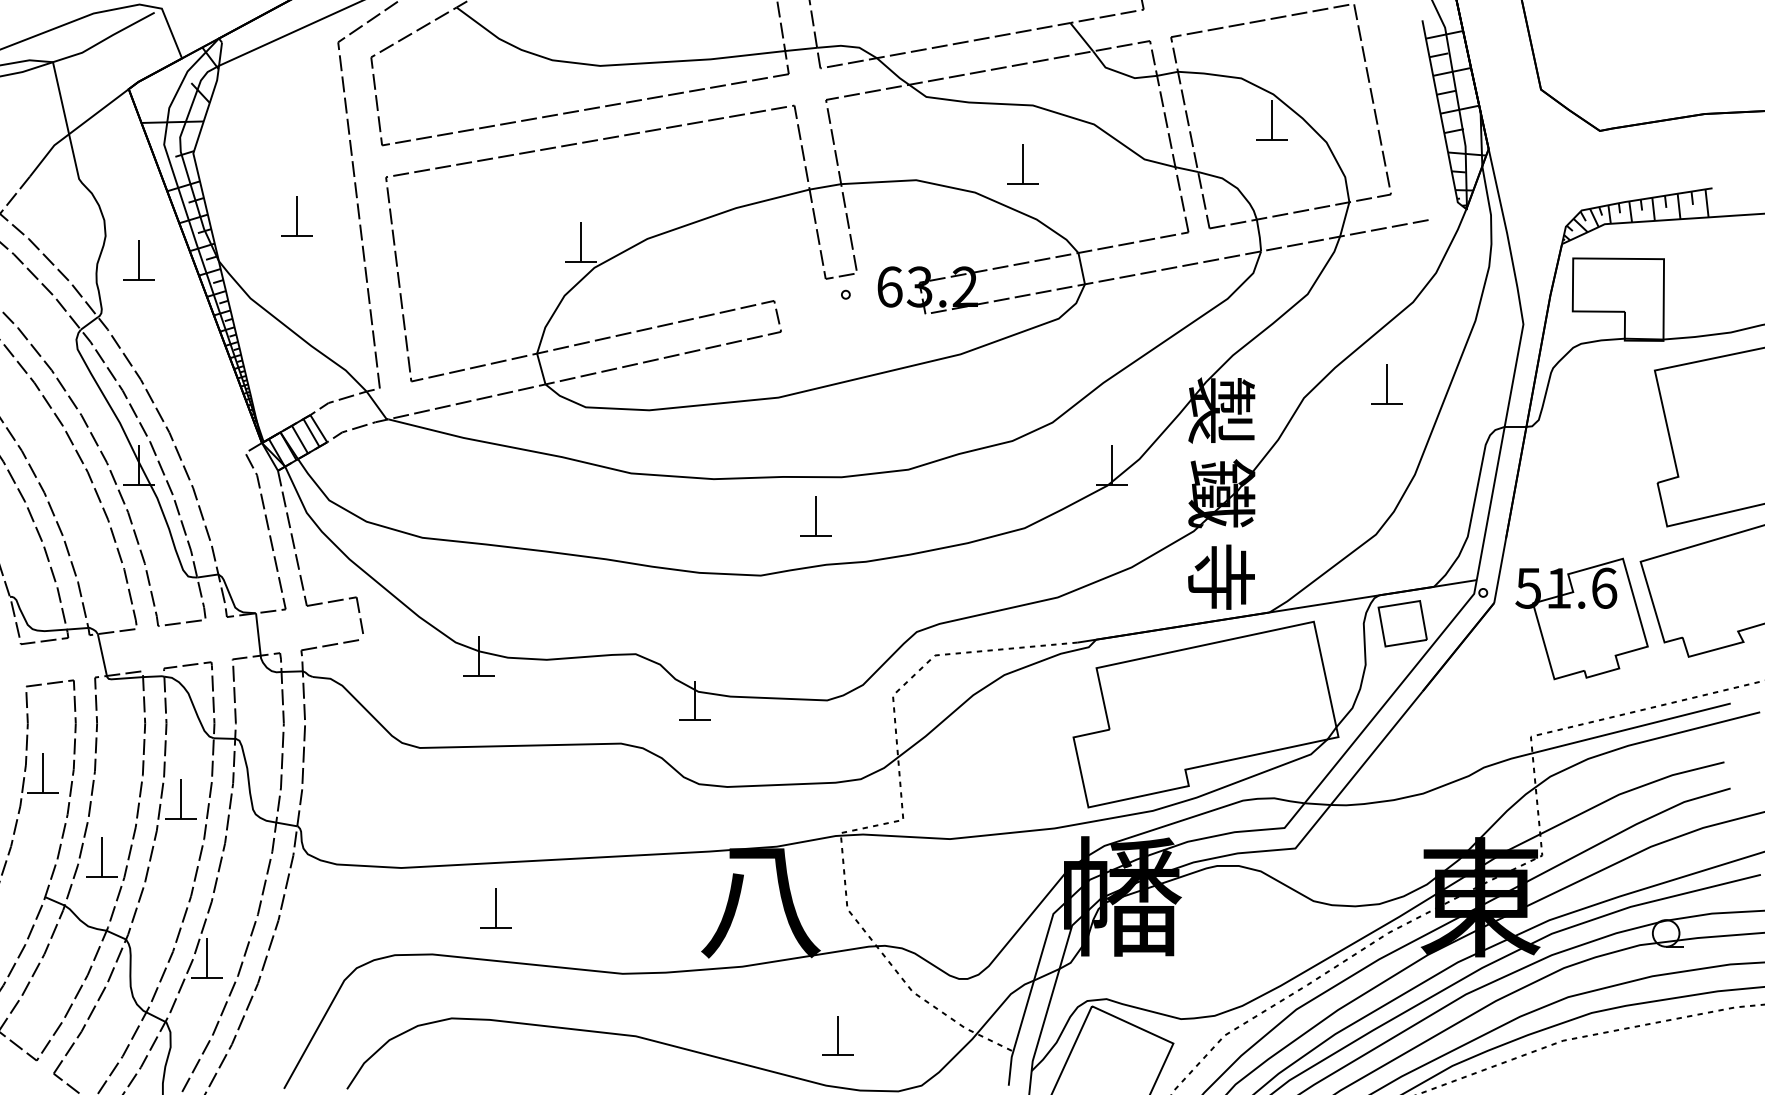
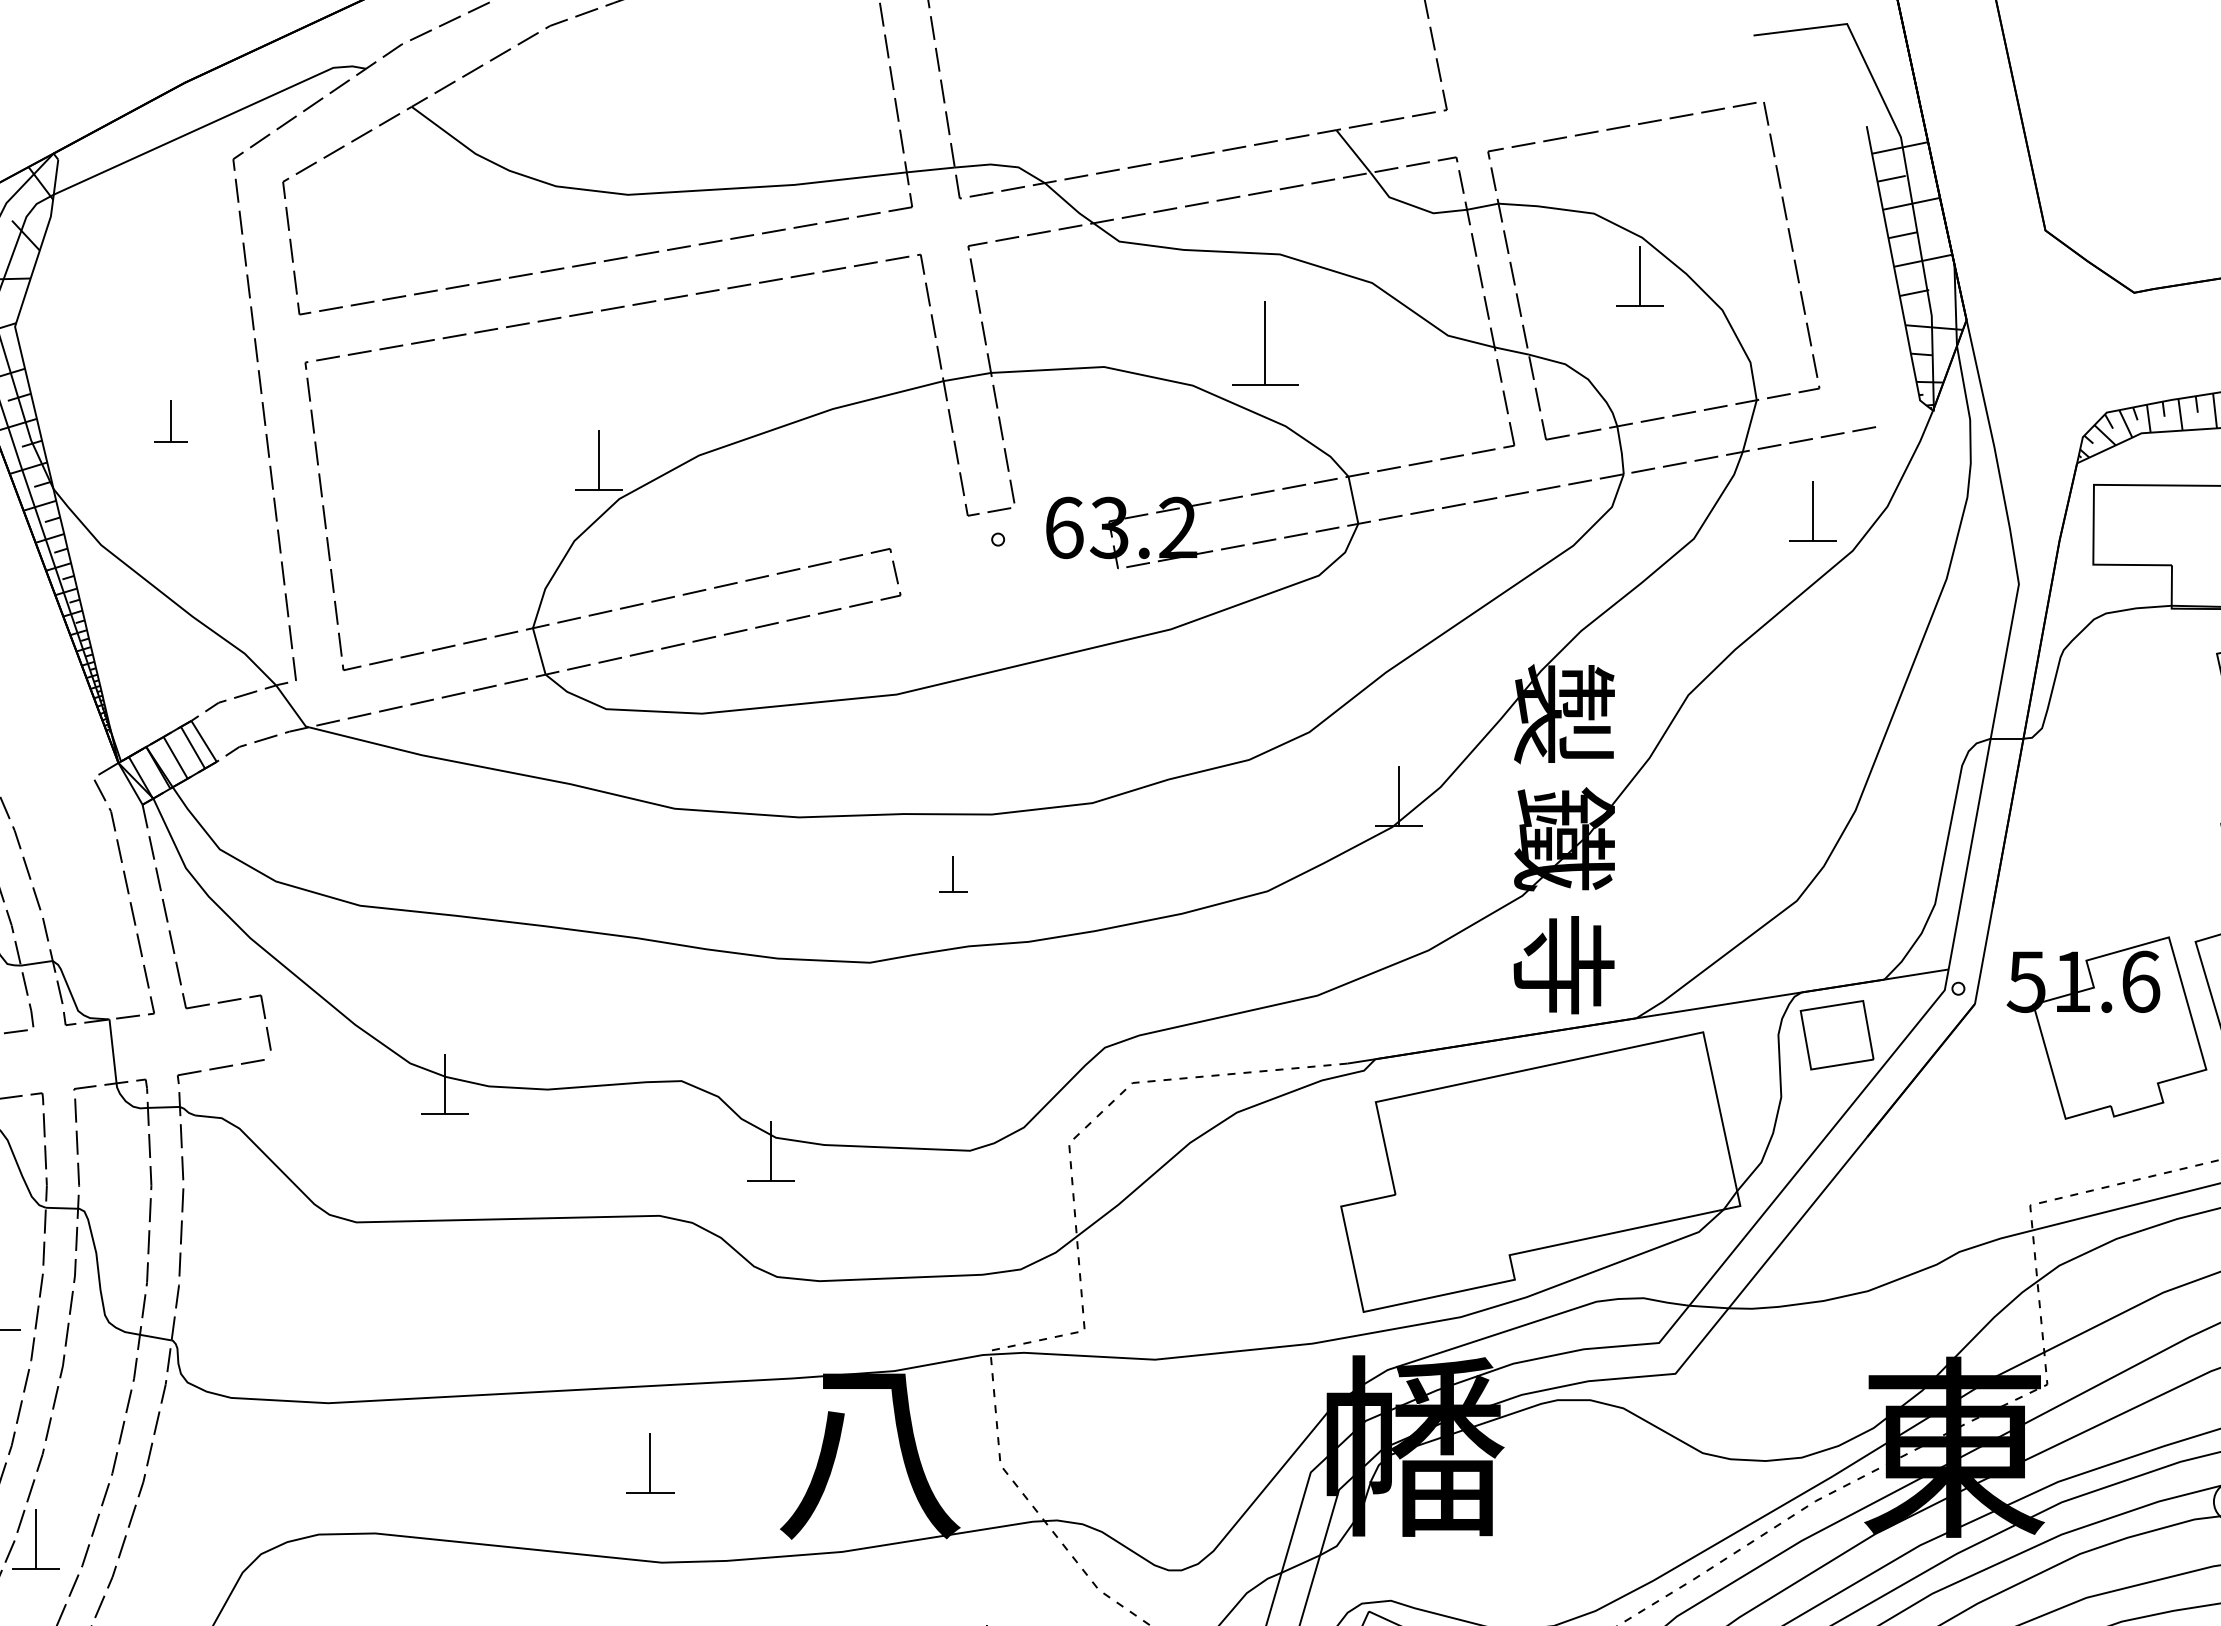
part: (1022, 164) -> (1264, 343), size x1.4
part: (296, 216) -> (170, 421), size x0.7
part: (1386, 384) -> (1812, 512), moved
part: (815, 516) -> (952, 873), size x0.6
part: (495, 908) -> (649, 1464), moved

